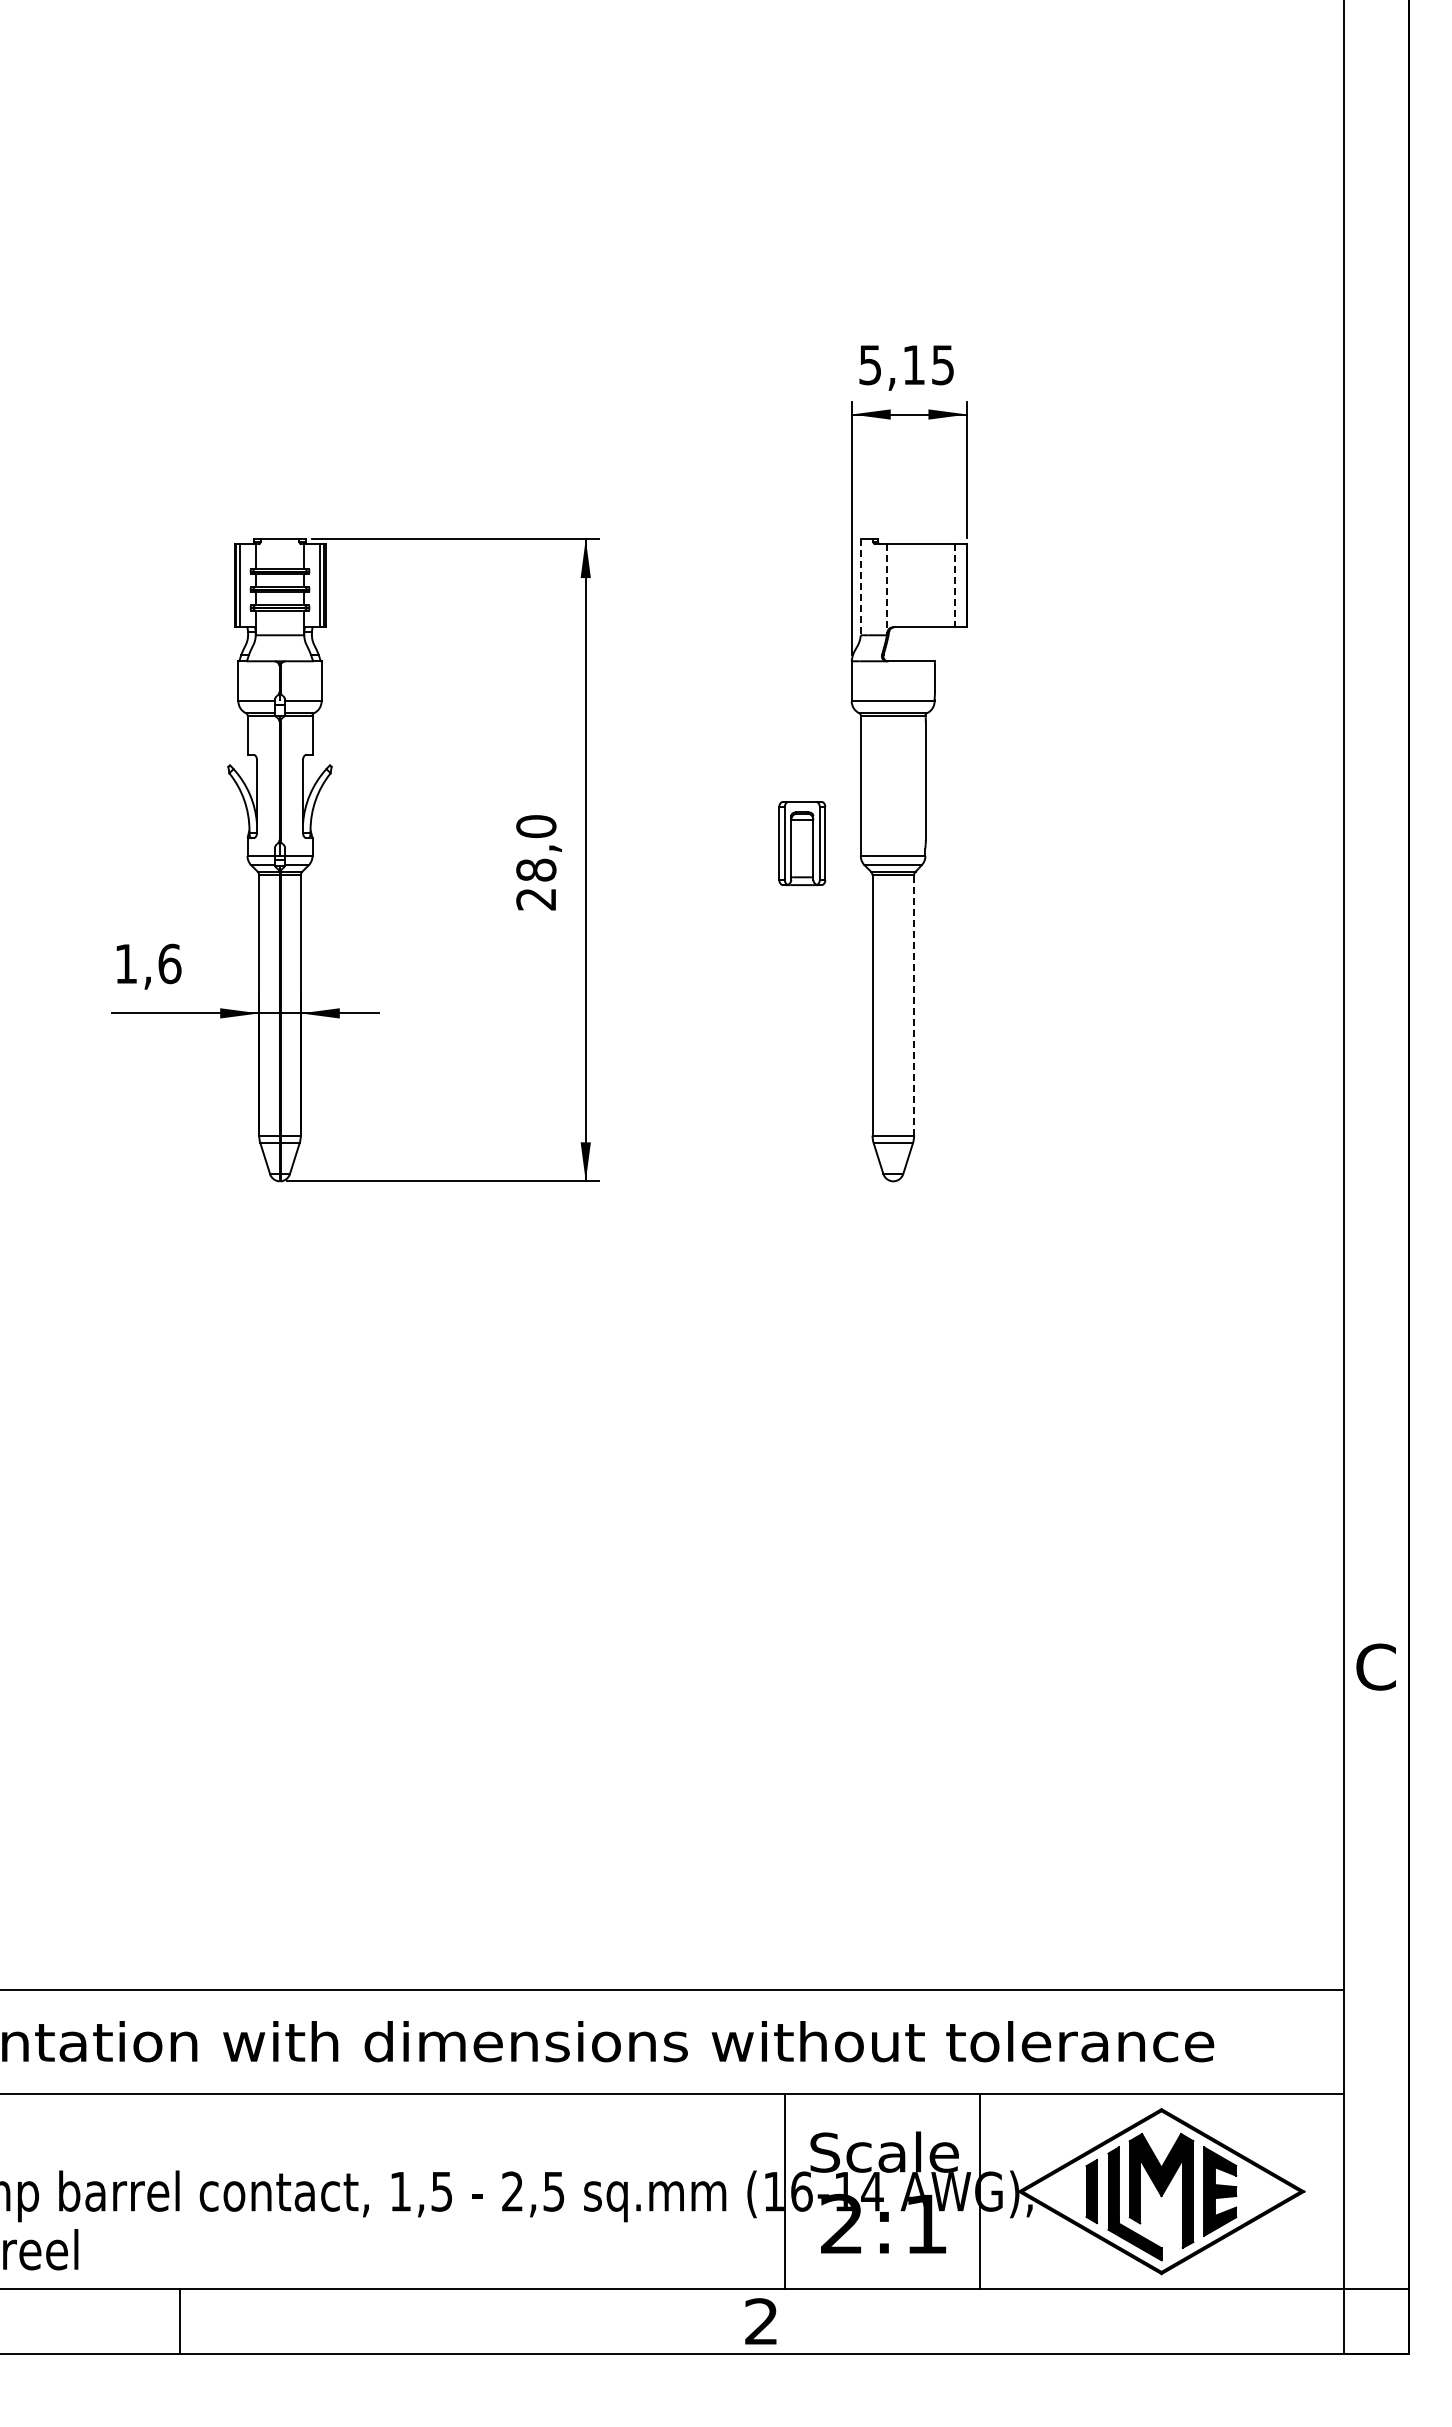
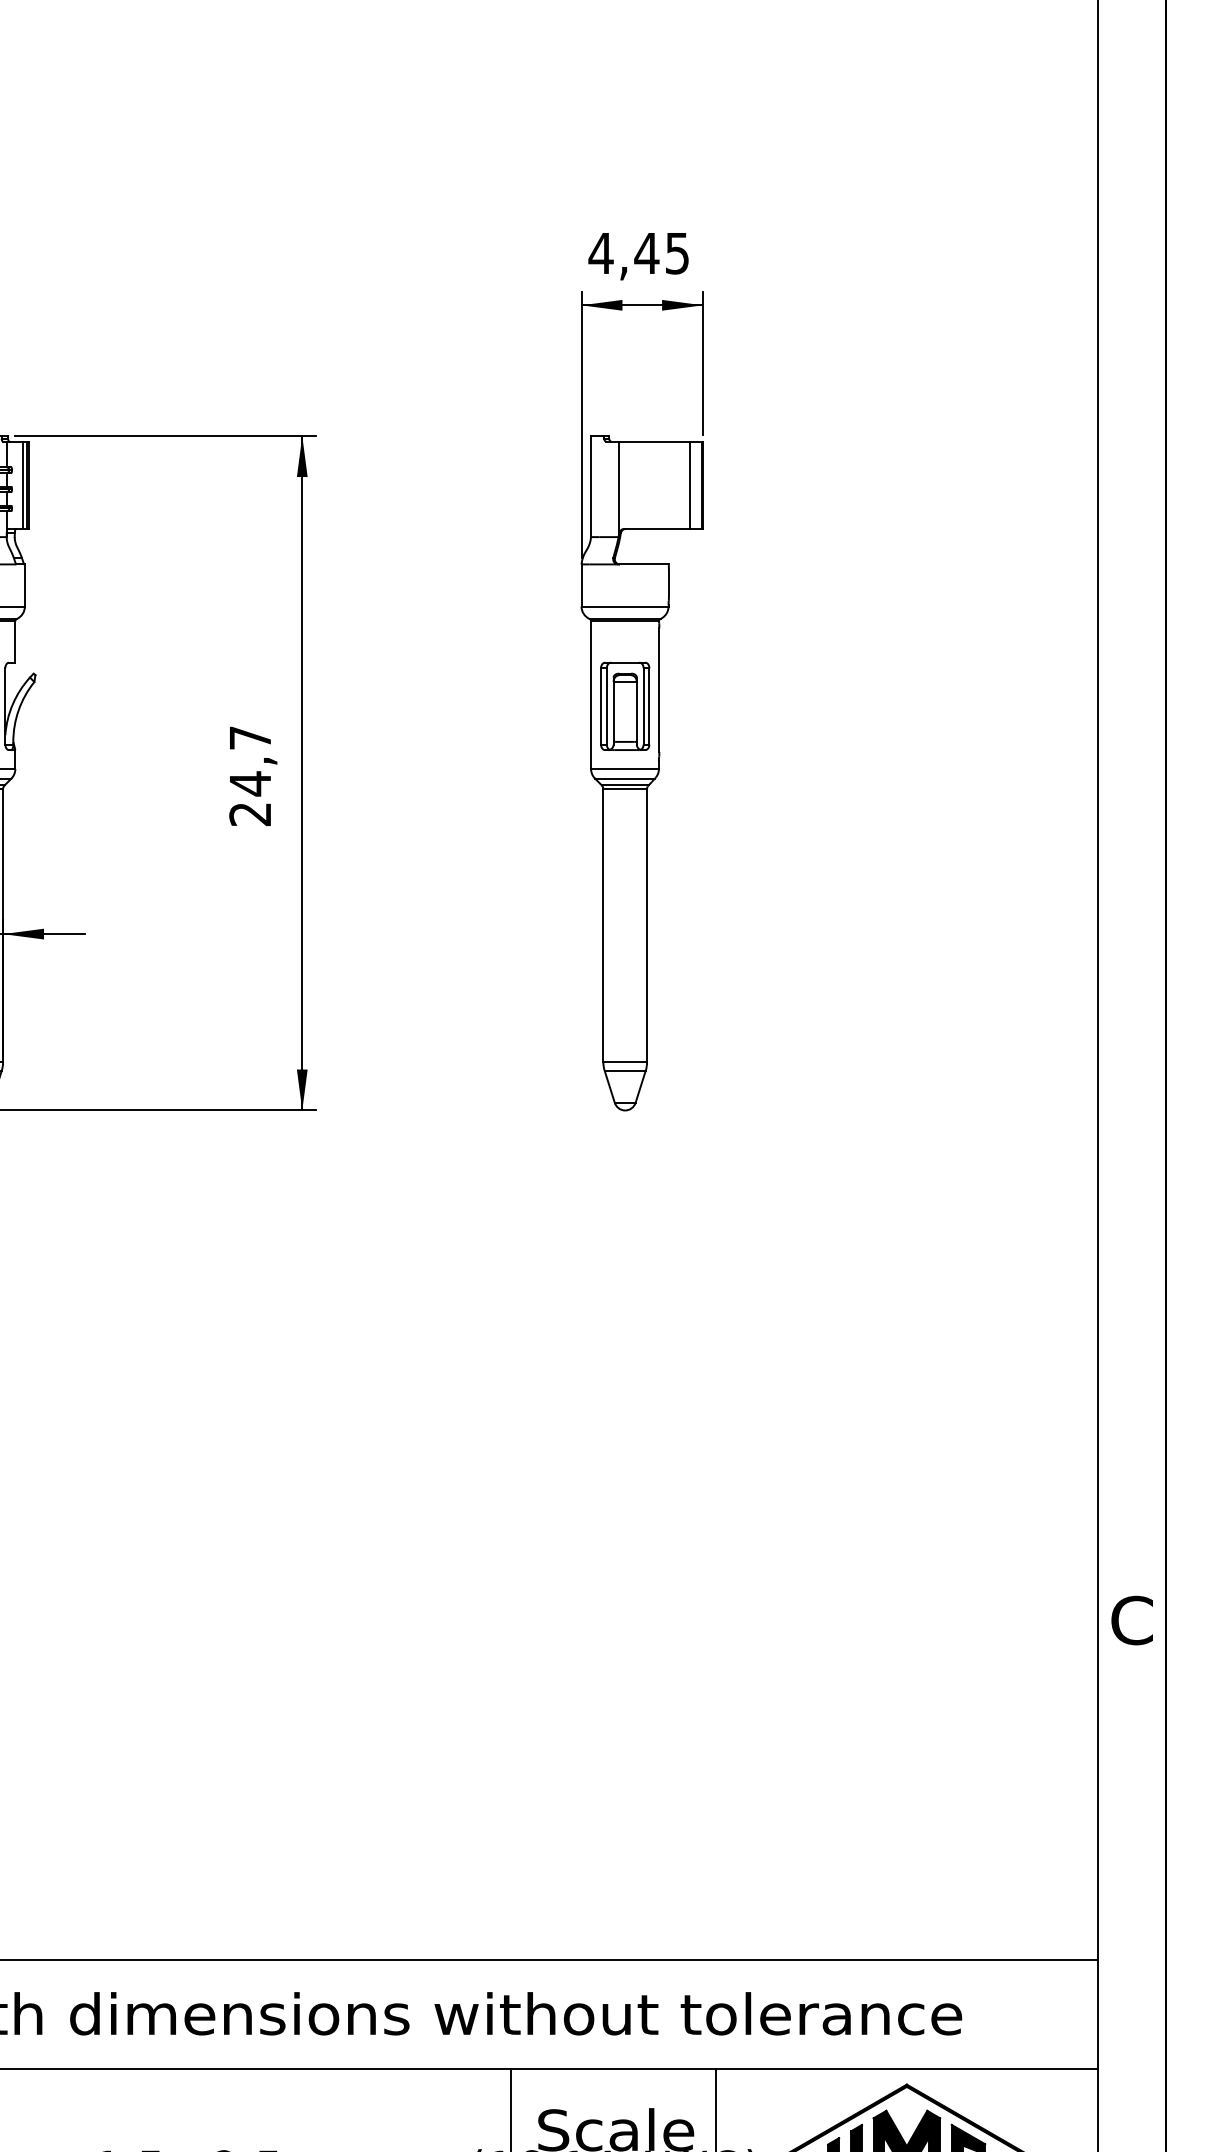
text: (892, 365) -> (624, 253), 5,15 -> 4,45
line: (955, 585) -> (690, 484), dashed -> solid
line: (860, 587) -> (590, 486), dashed -> solid
line: (886, 589) -> (618, 489), dashed -> solid
part: (802, 843) -> (625, 706), moved
text: (536, 848) -> (250, 760), 28,0 -> 24,7
line: (914, 1004) -> (647, 924), dashed -> solid

